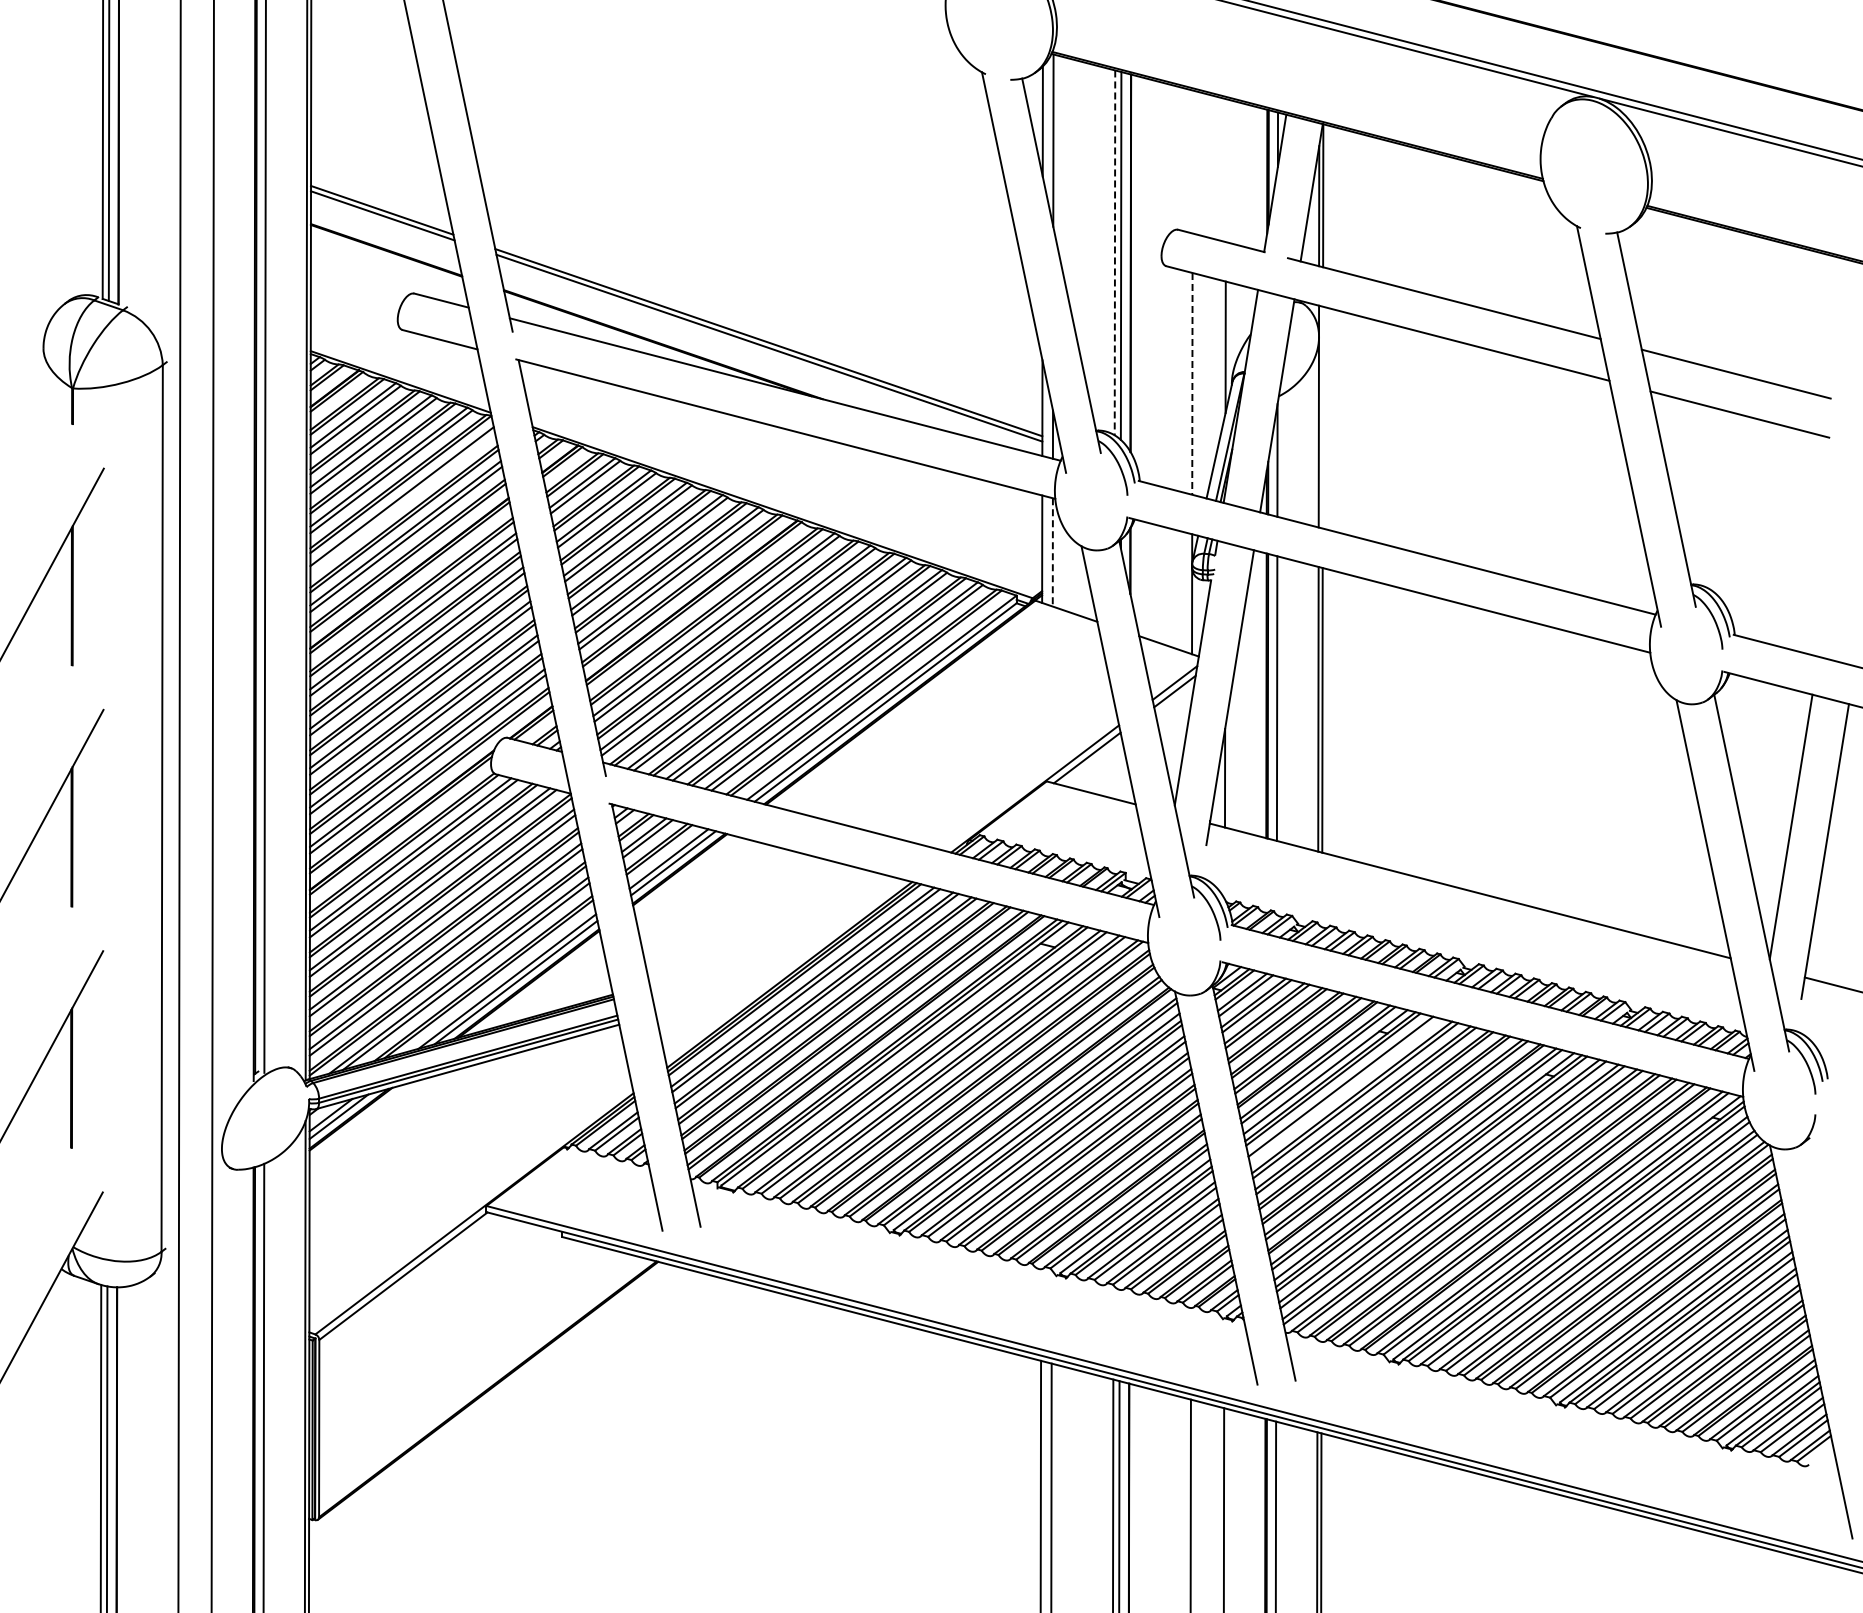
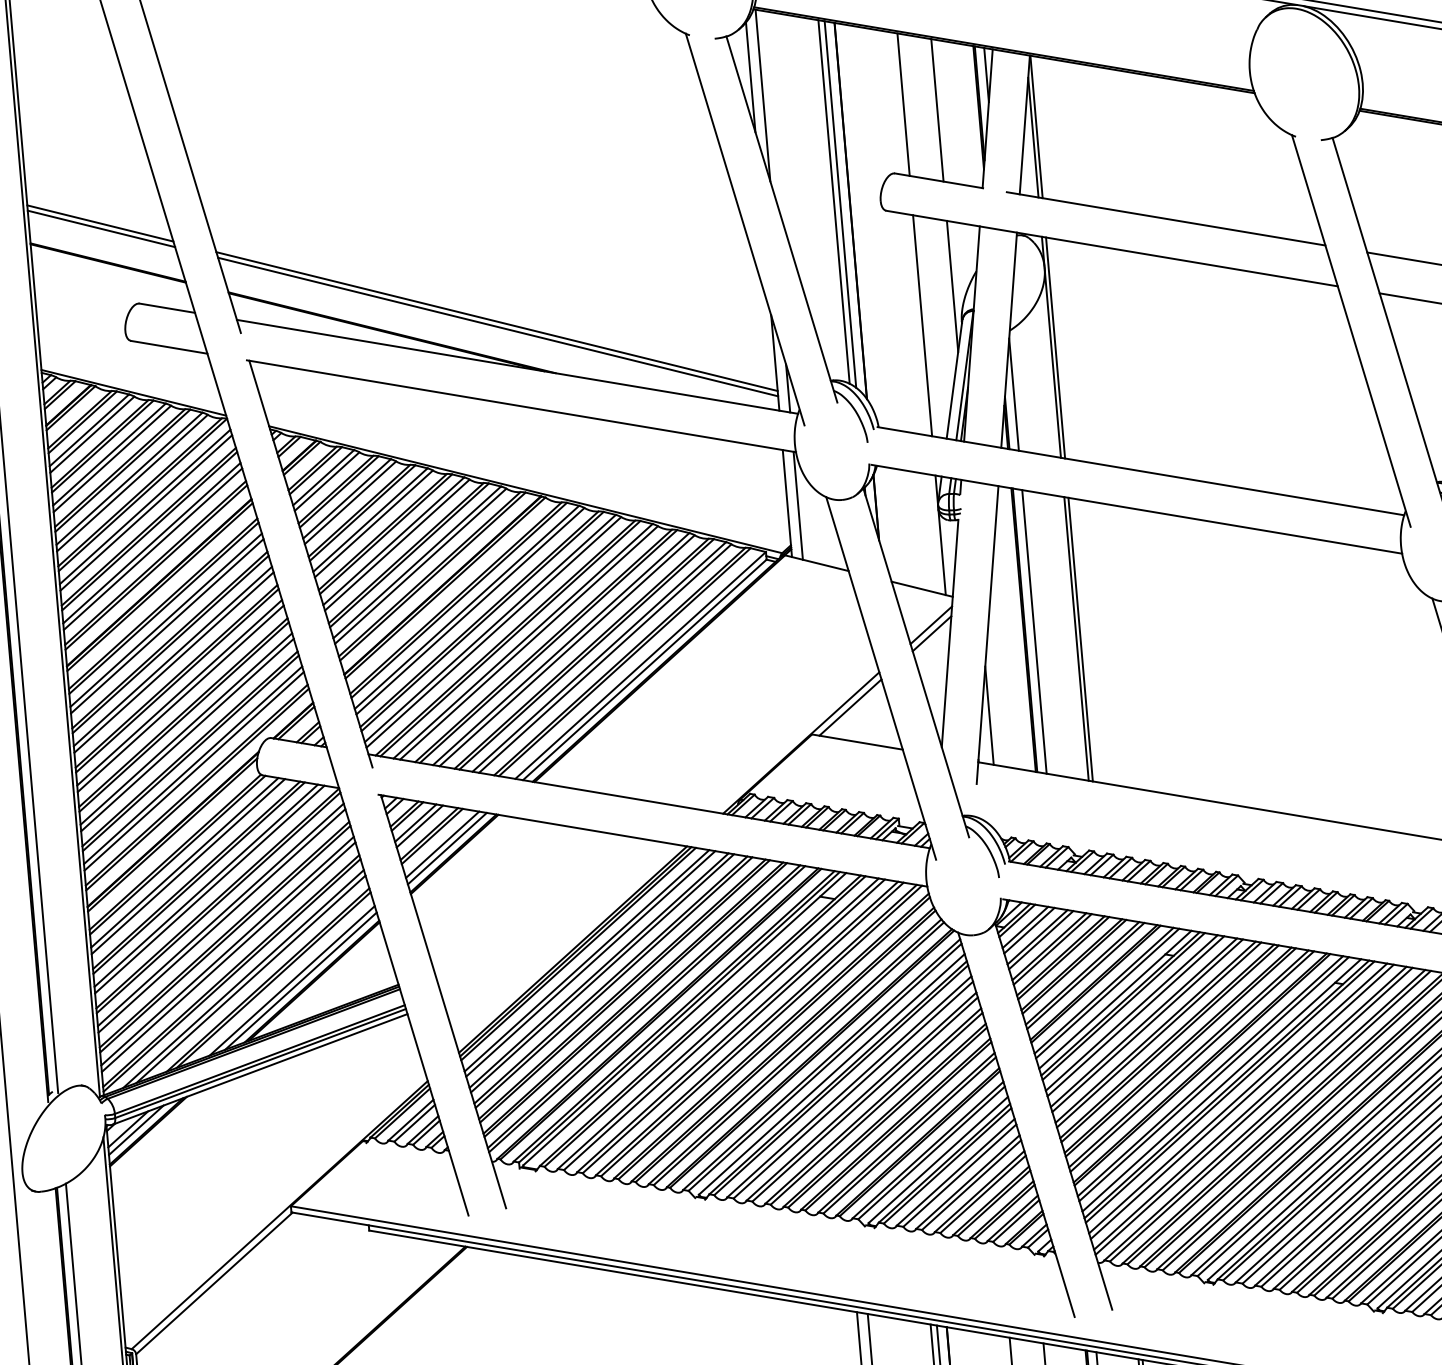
line: (1192, 161) -> (903, 104), added
line: (1225, 170) -> (936, 110), added
line: (1114, 253) -> (833, 202), dashed -> solid
line: (1192, 383) -> (922, 325), dashed -> solid
line: (1322, 417) -> (1055, 347), added
line: (402, 502) -> (146, 512), added
line: (1052, 552) -> (797, 505), dashed -> solid
line: (1344, 1090) -> (1135, 1016), added

